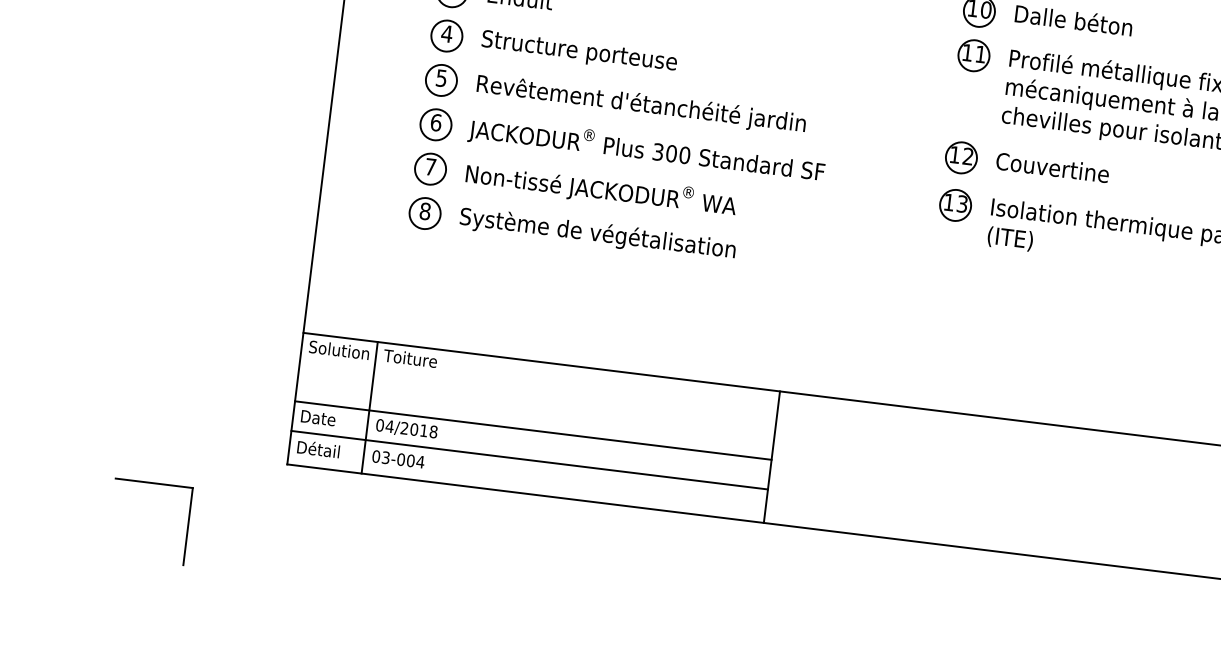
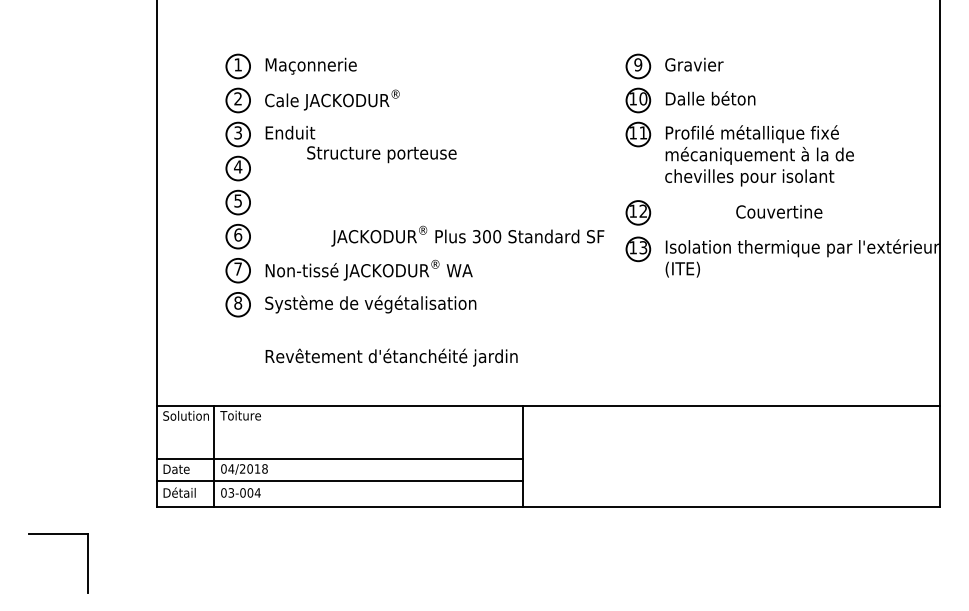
text: (578, 52) -> (381, 154), moved
text: (641, 104) -> (391, 357), moved
text: (646, 149) -> (467, 235), moved
text: (1053, 167) -> (779, 211), moved

